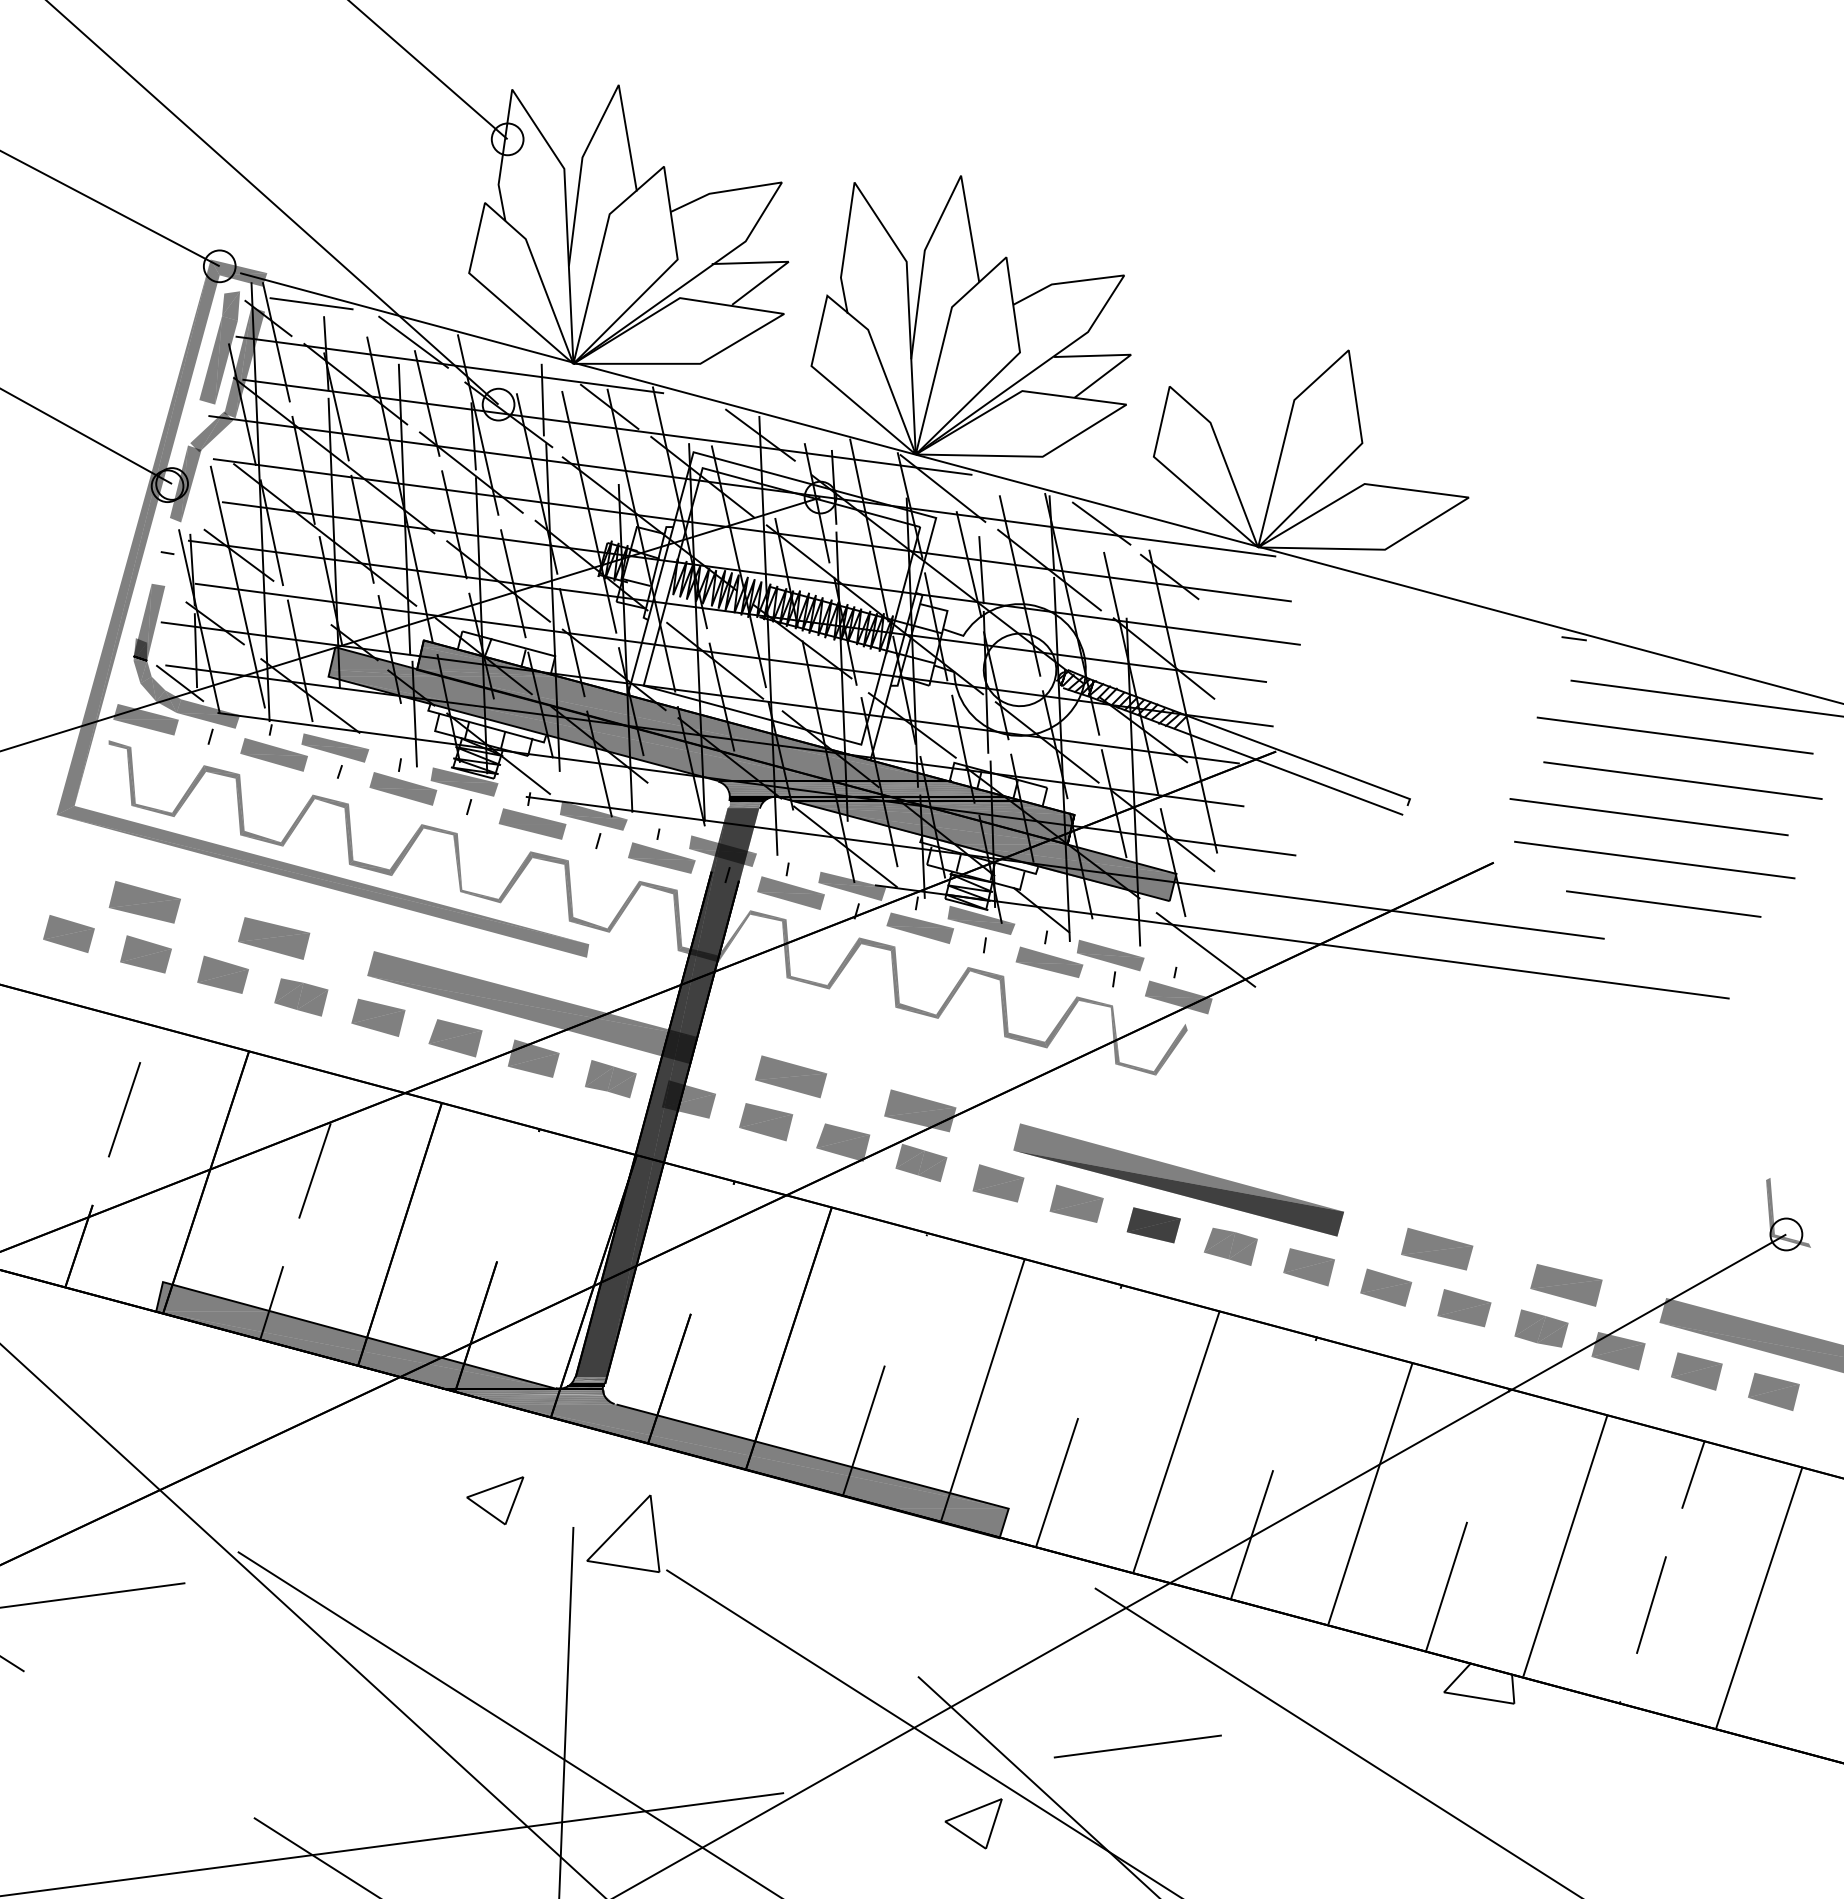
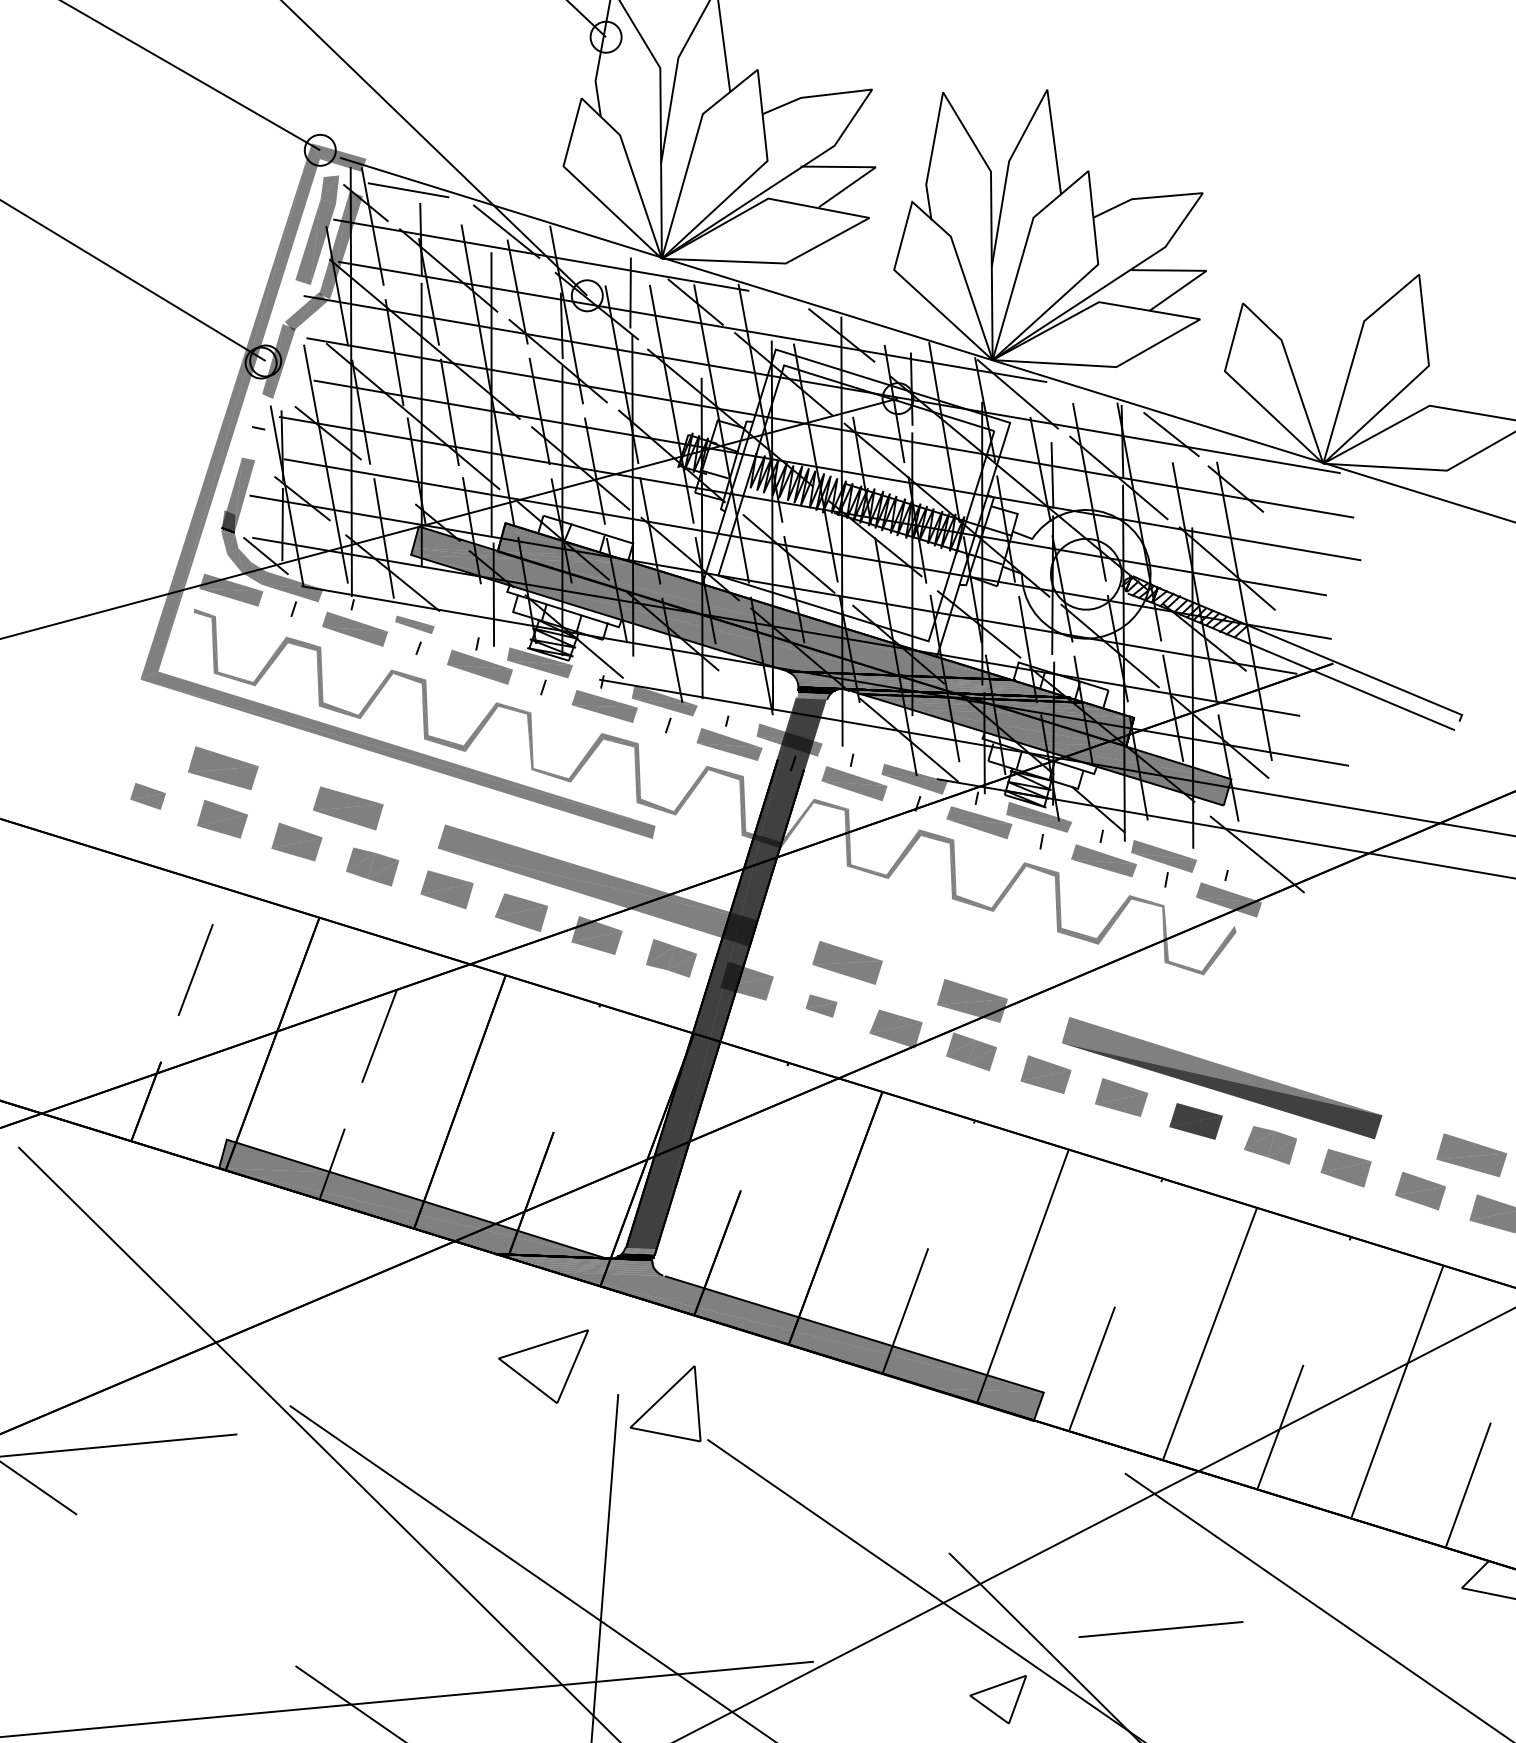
part: (334, 747) -> (414, 624), size x0.6
part: (68, 933) -> (147, 795), size x0.7
part: (765, 1121) -> (820, 1005), size x0.6
part: (495, 1500) -> (543, 1365), size x1.6

